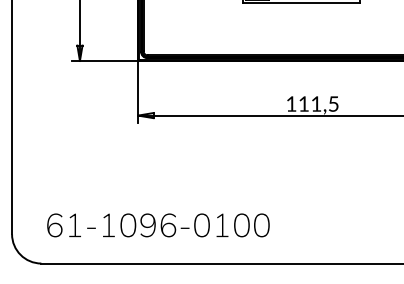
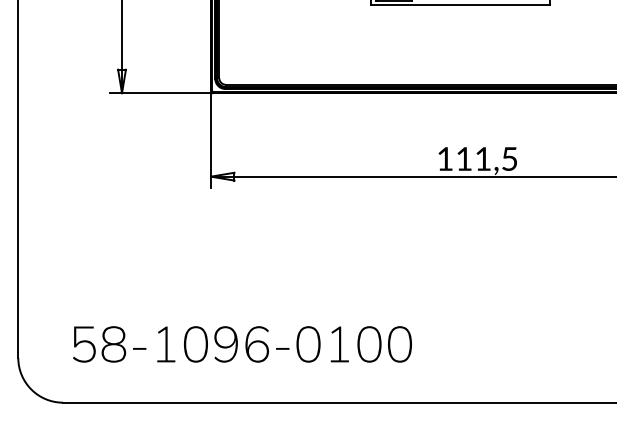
text: (64, 225) -> (98, 344), 61-1096-0100 -> 58-1096-0100

